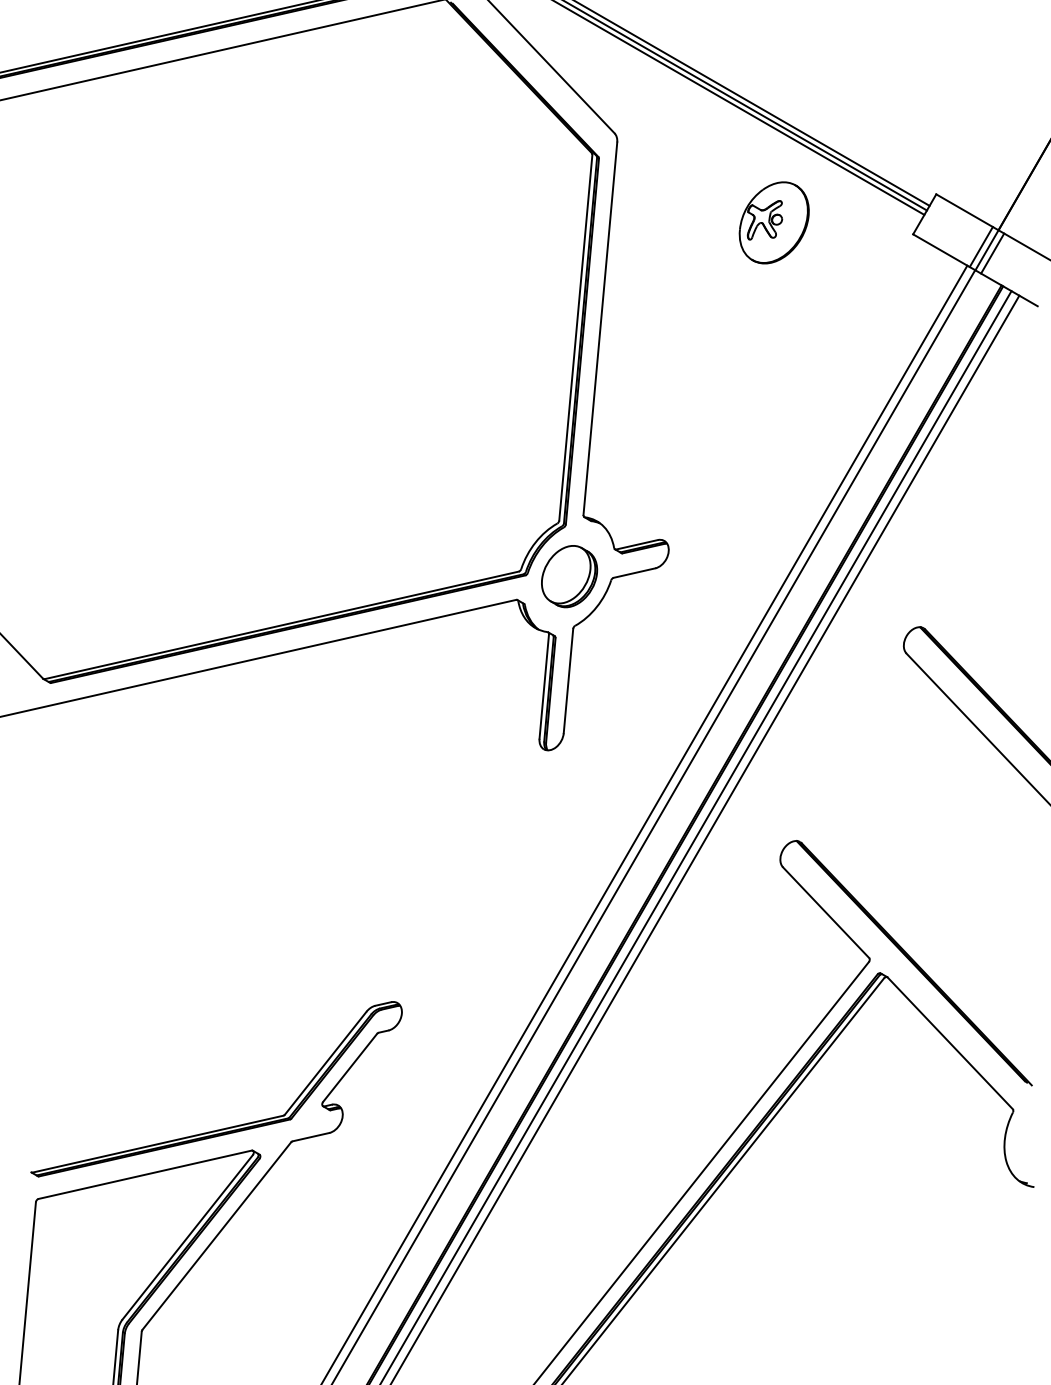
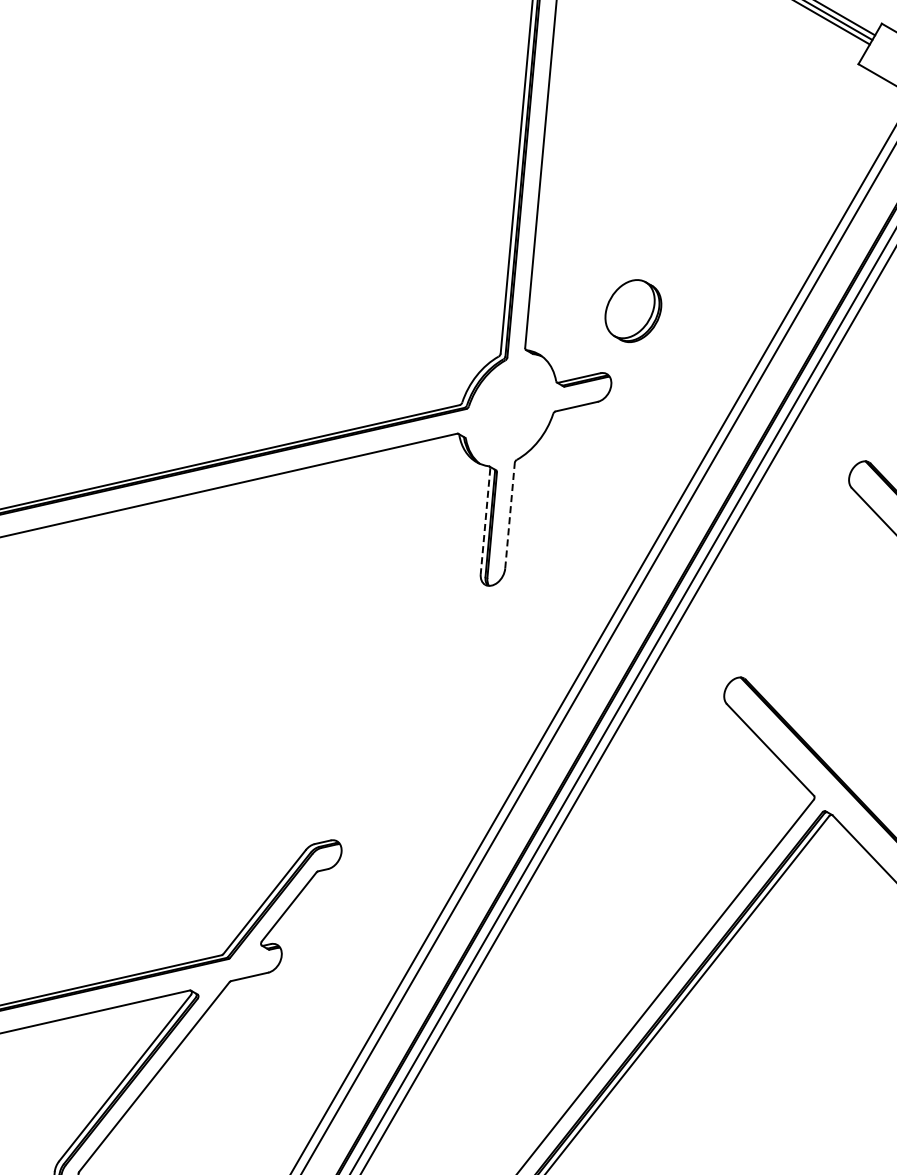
part: (773, 222) -> (717, 52), removed
part: (569, 576) -> (633, 310), moved
line: (568, 680) -> (510, 515), solid -> dashed
line: (544, 687) -> (485, 522), solid -> dashed

